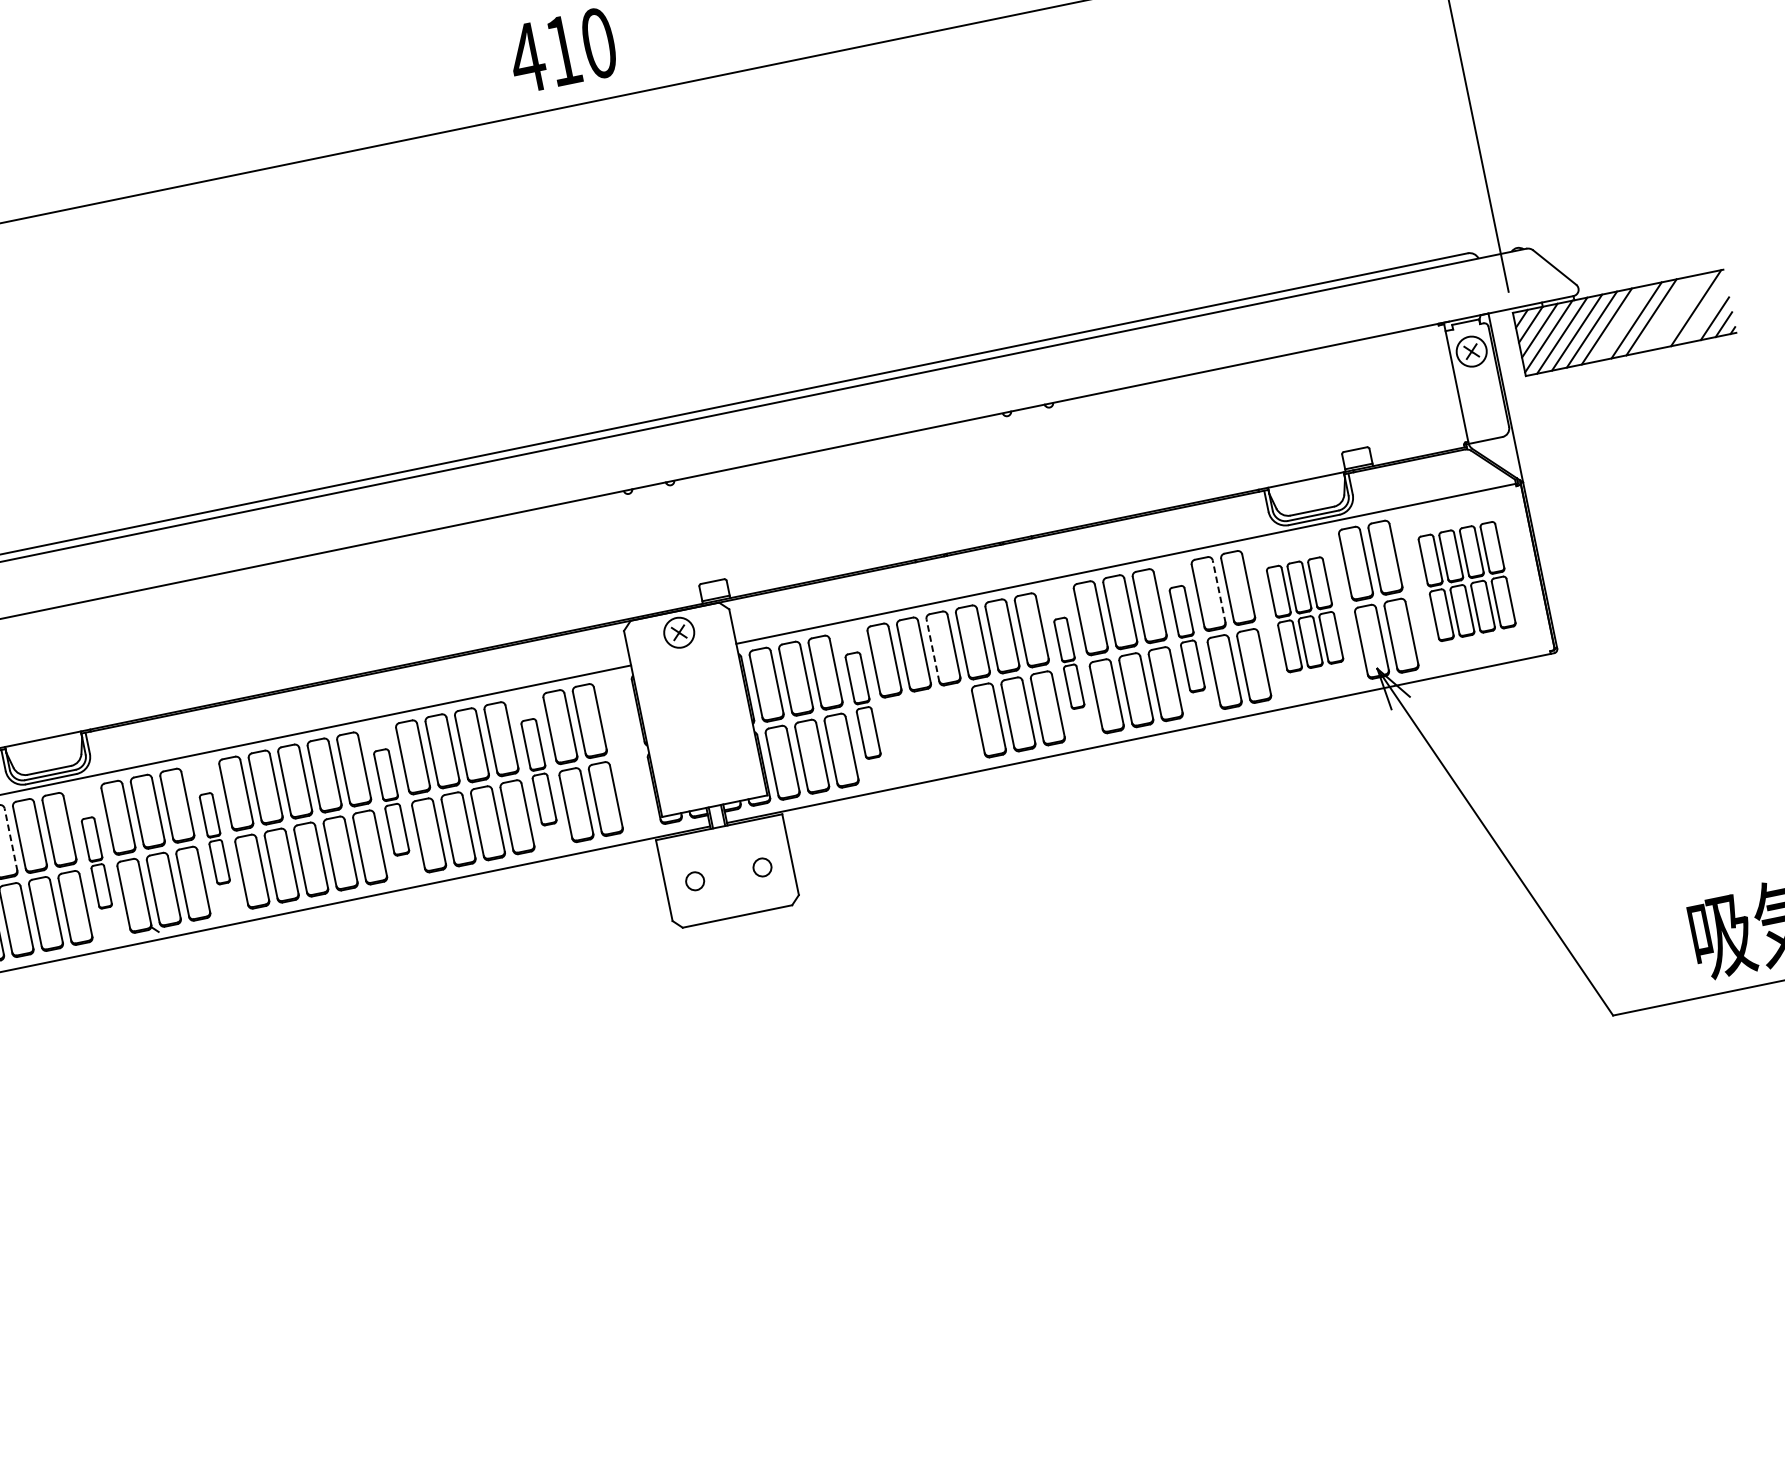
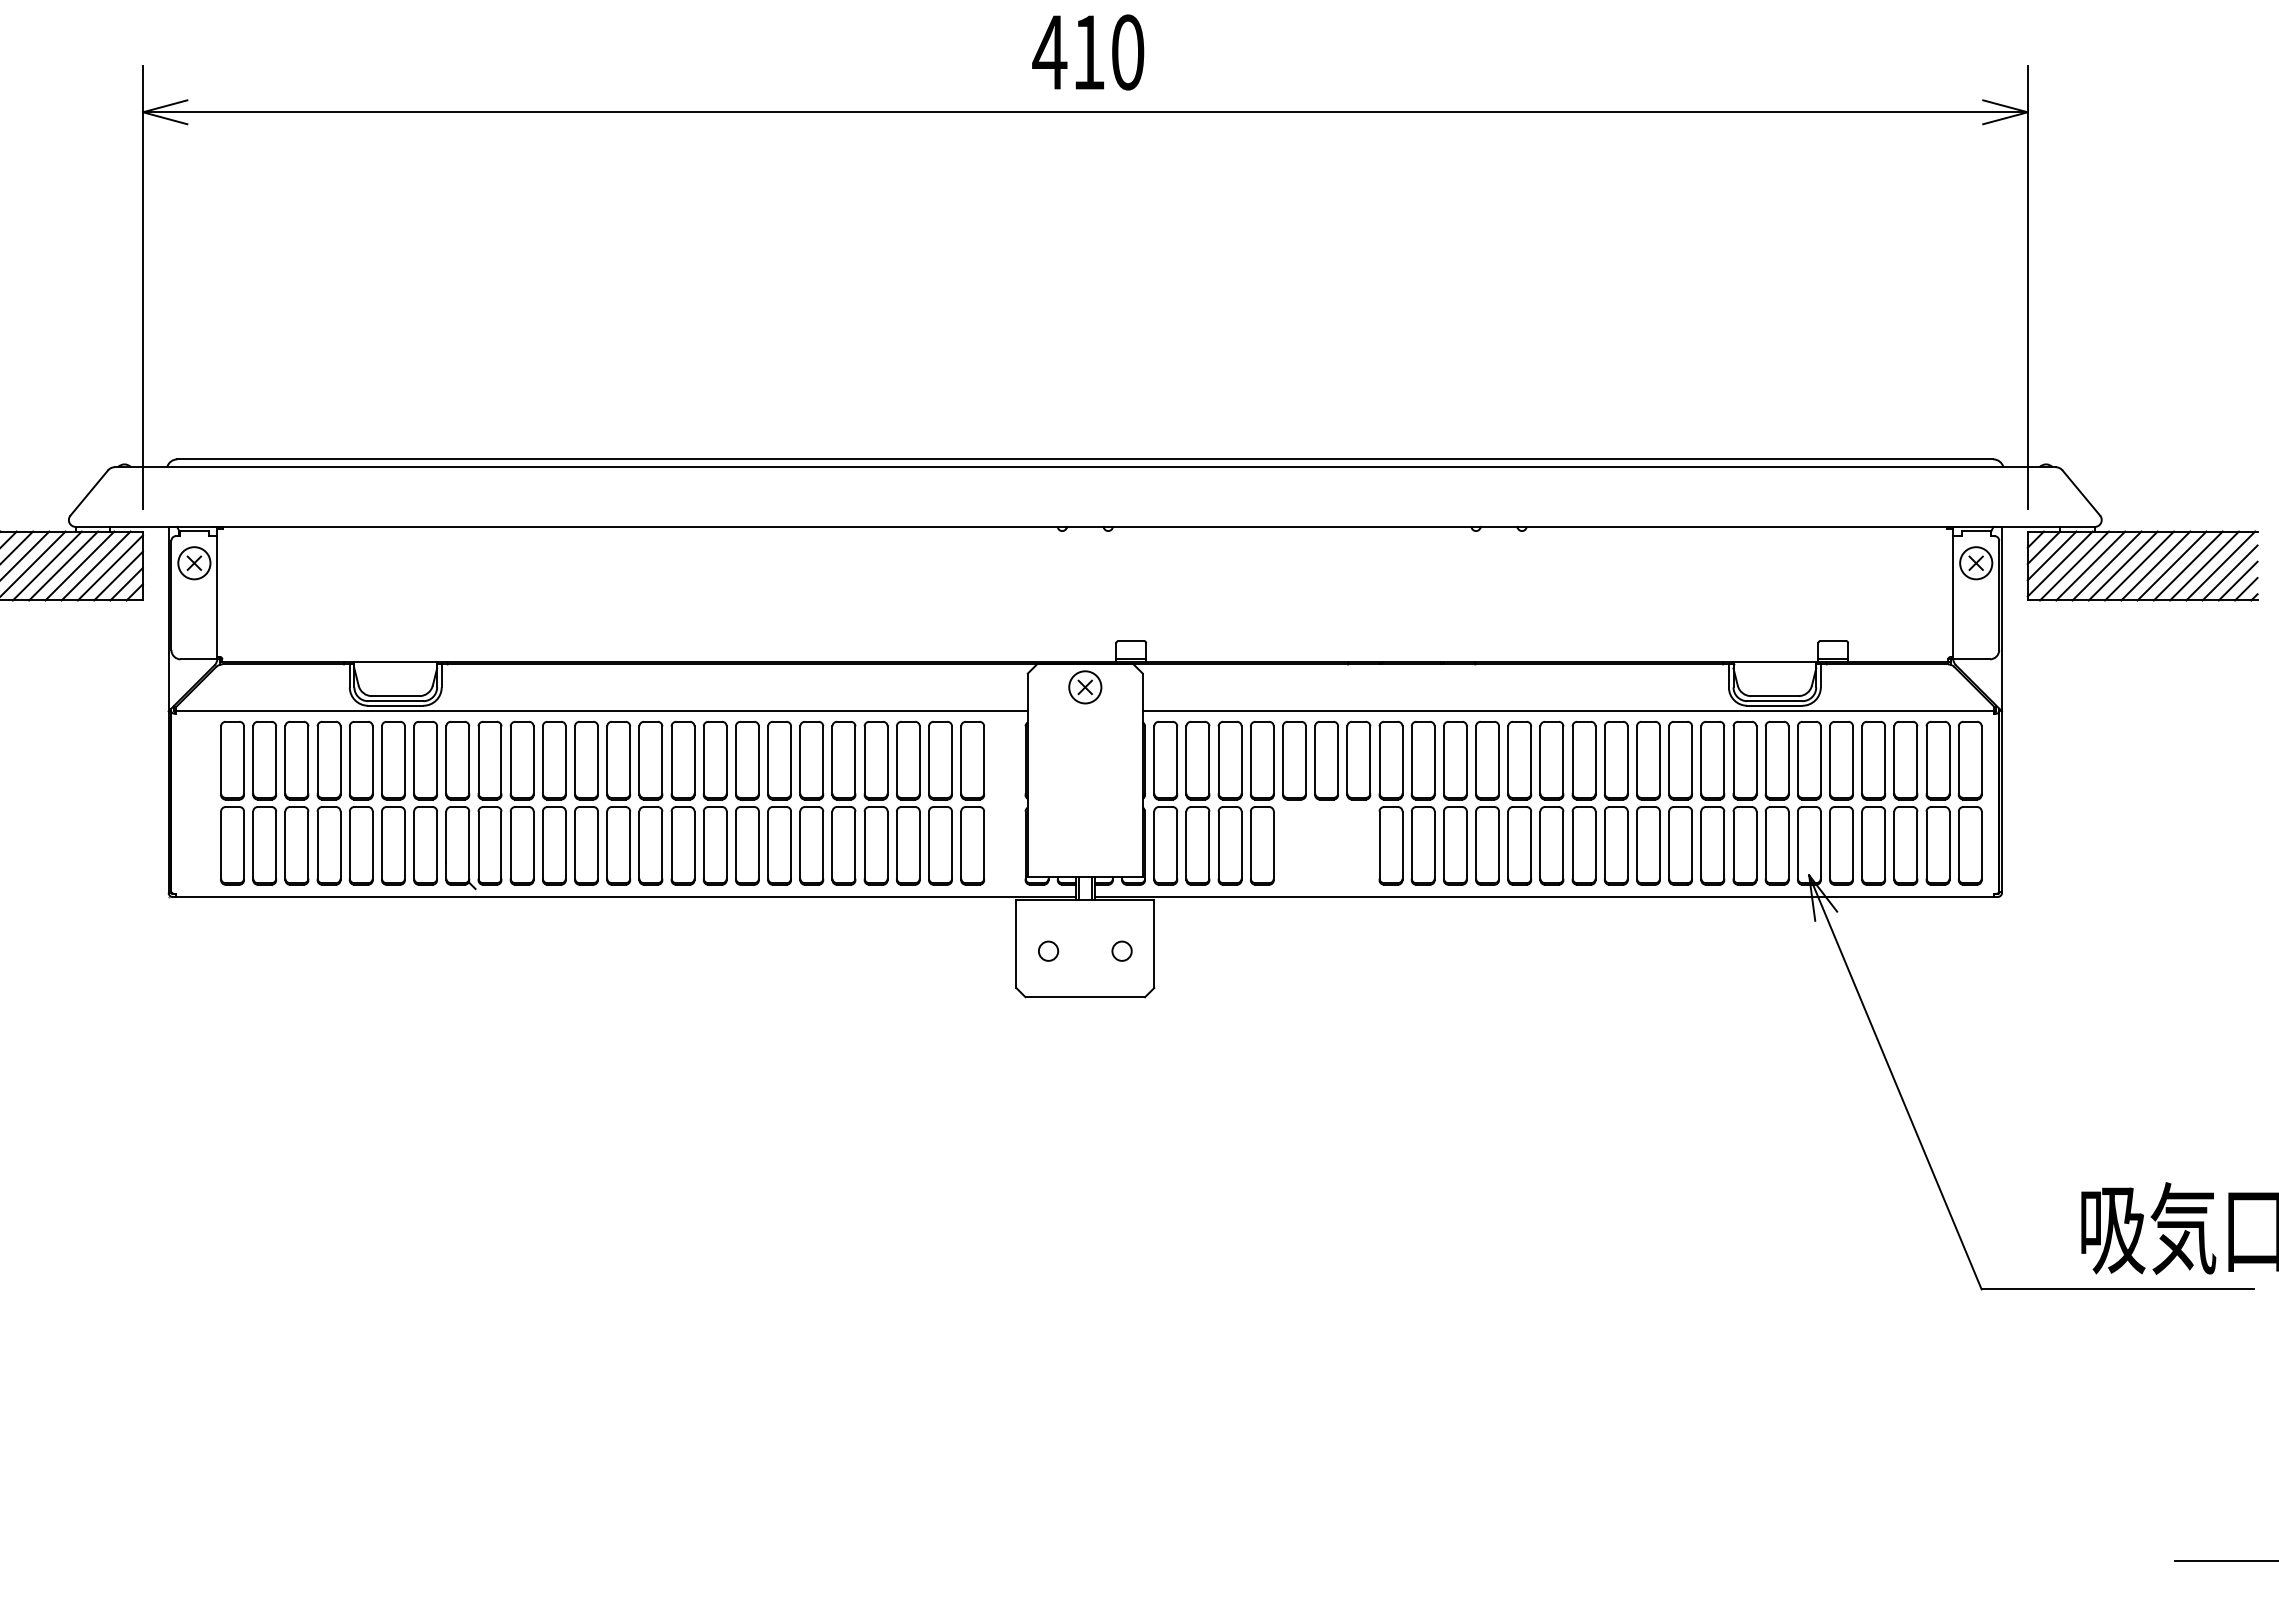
line: (1681, 310) -> (2204, 565), added
line: (1705, 312) -> (2229, 572), added
line: (1665, 313) -> (2187, 565), added
line: (1621, 323) -> (2139, 565), added
part: (1466, 581) -> (1921, 802), size x1.43
line: (1218, 591) -> (1659, 760), dashed -> solid
part: (1304, 614) -> (1744, 802), size x1.43
part: (1187, 639) -> (1616, 803), size x1.43
line: (933, 650) -> (1347, 760), dashed -> solid
part: (1069, 663) -> (1487, 803), size x1.67
part: (863, 705) -> (1262, 803), size x1.43
part: (539, 772) -> (908, 803), size x1.43
part: (391, 802) -> (747, 803), size x1.43
part: (214, 838) -> (554, 803), size x1.67
line: (10, 839) -> (340, 760), dashed -> solid
part: (96, 863) -> (425, 803), size x1.67

